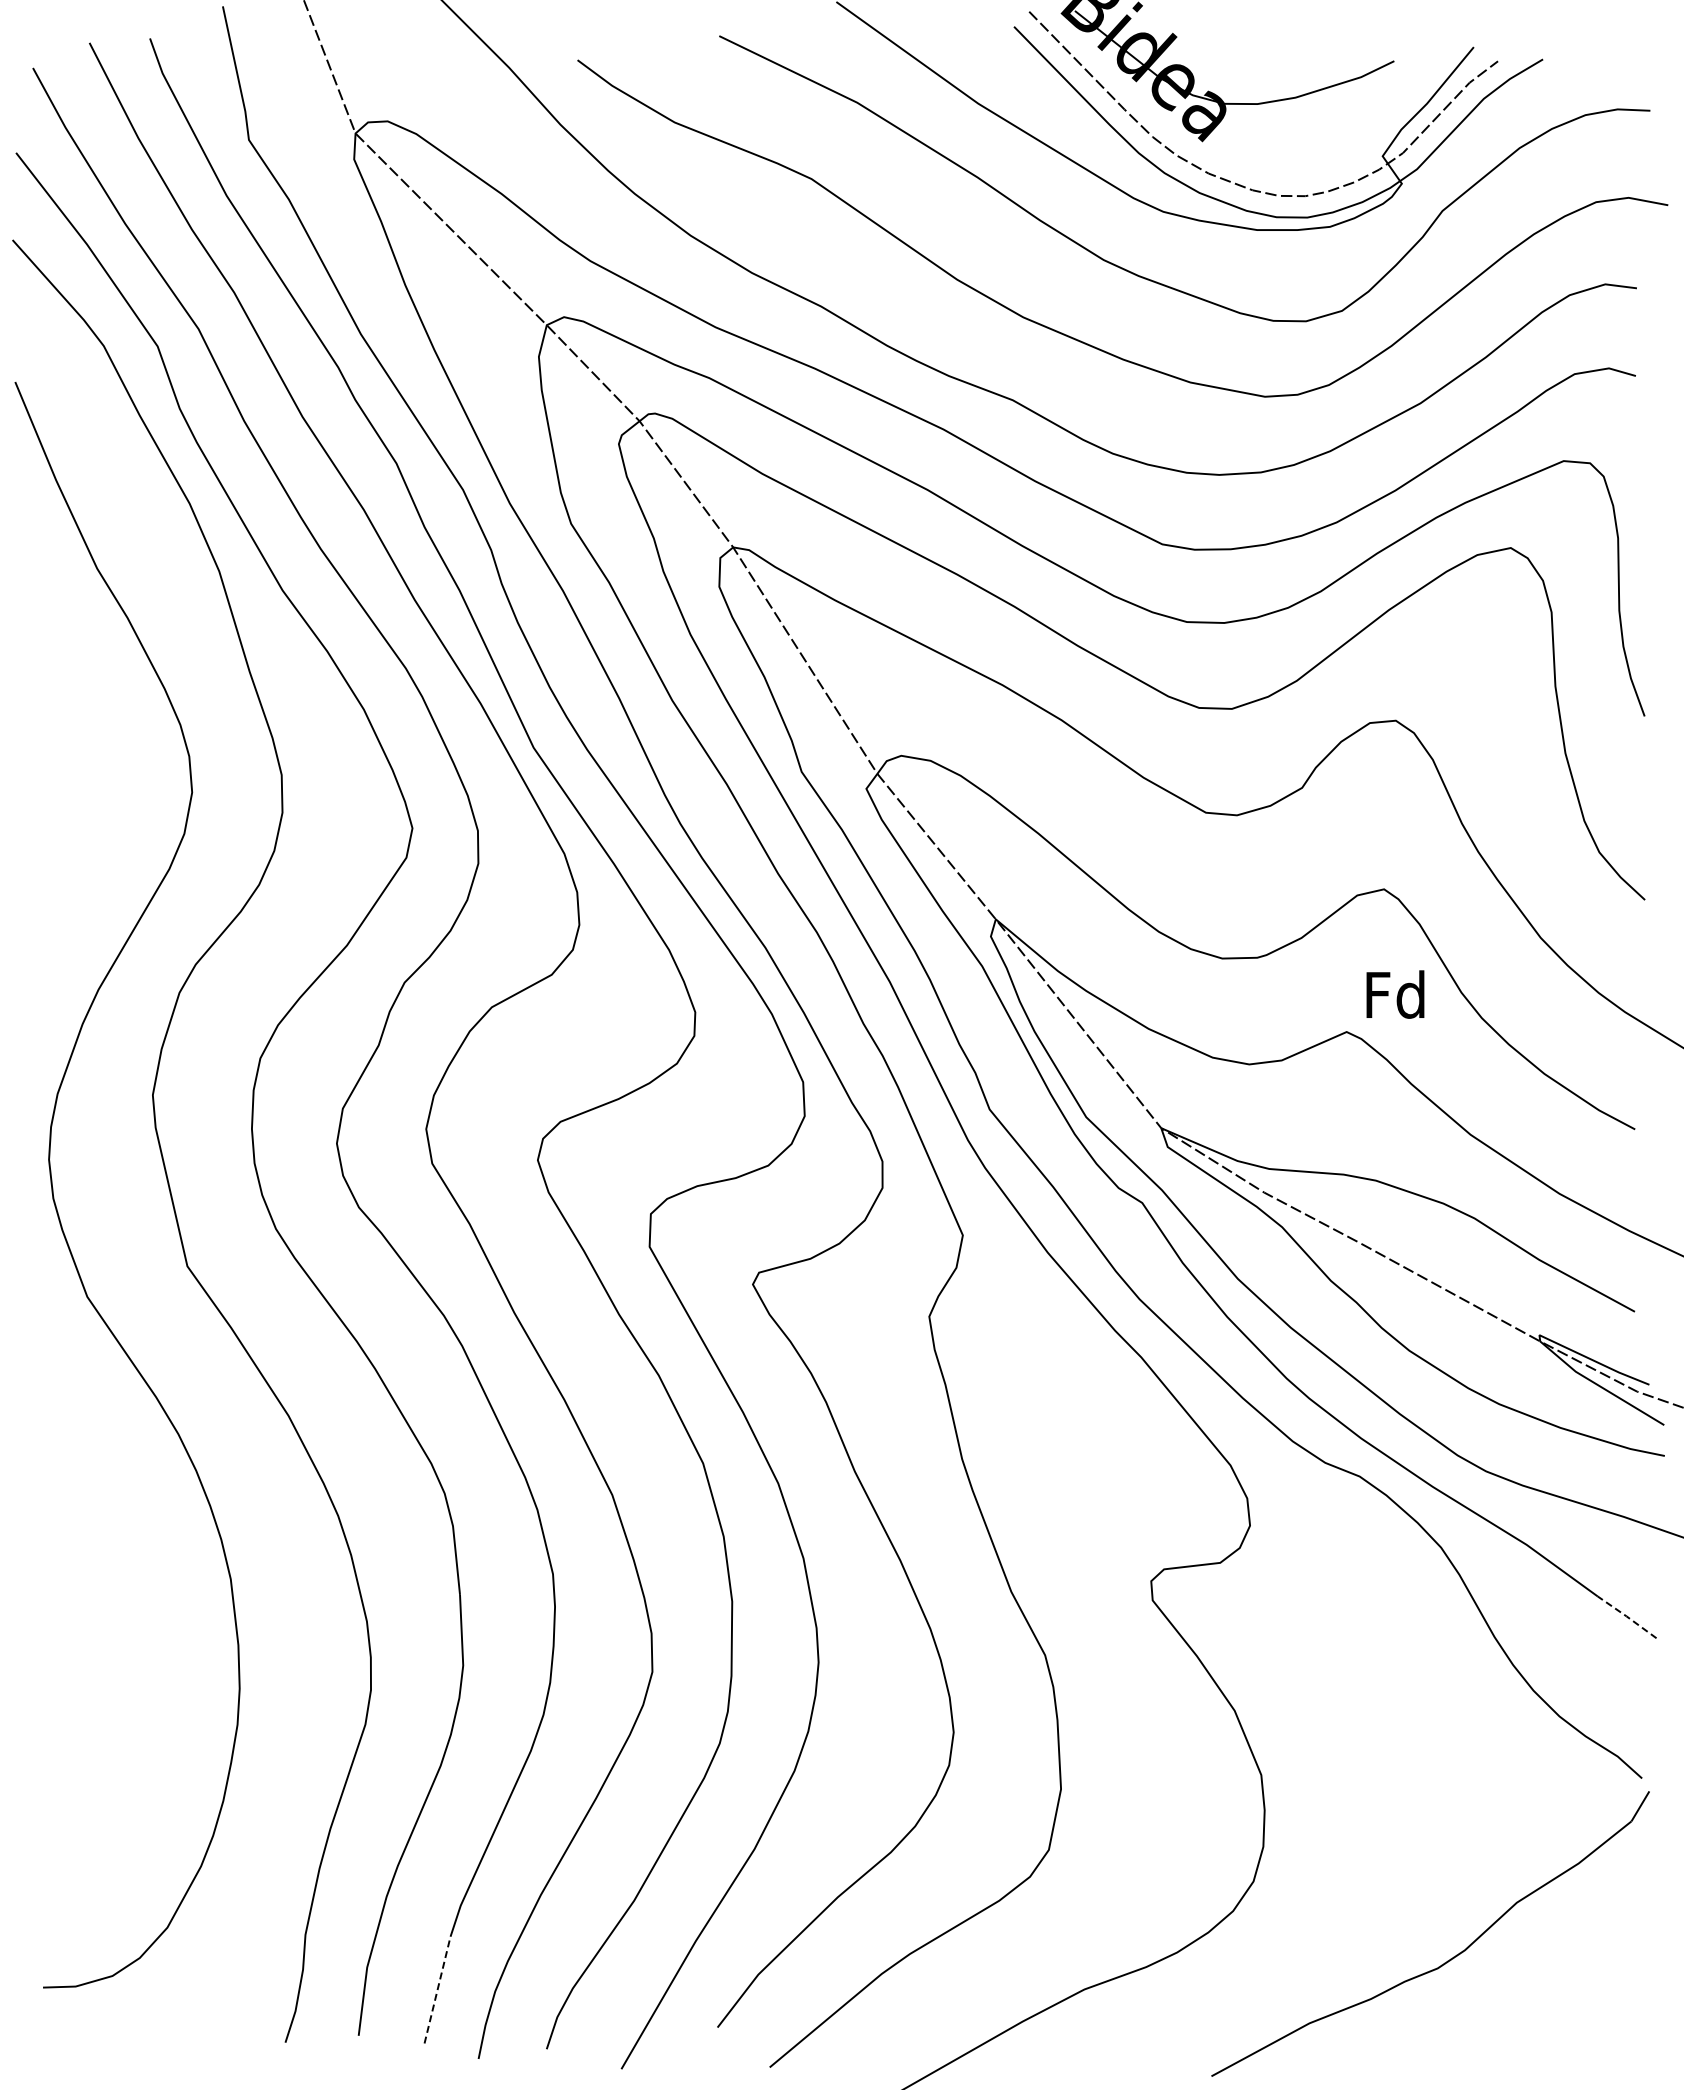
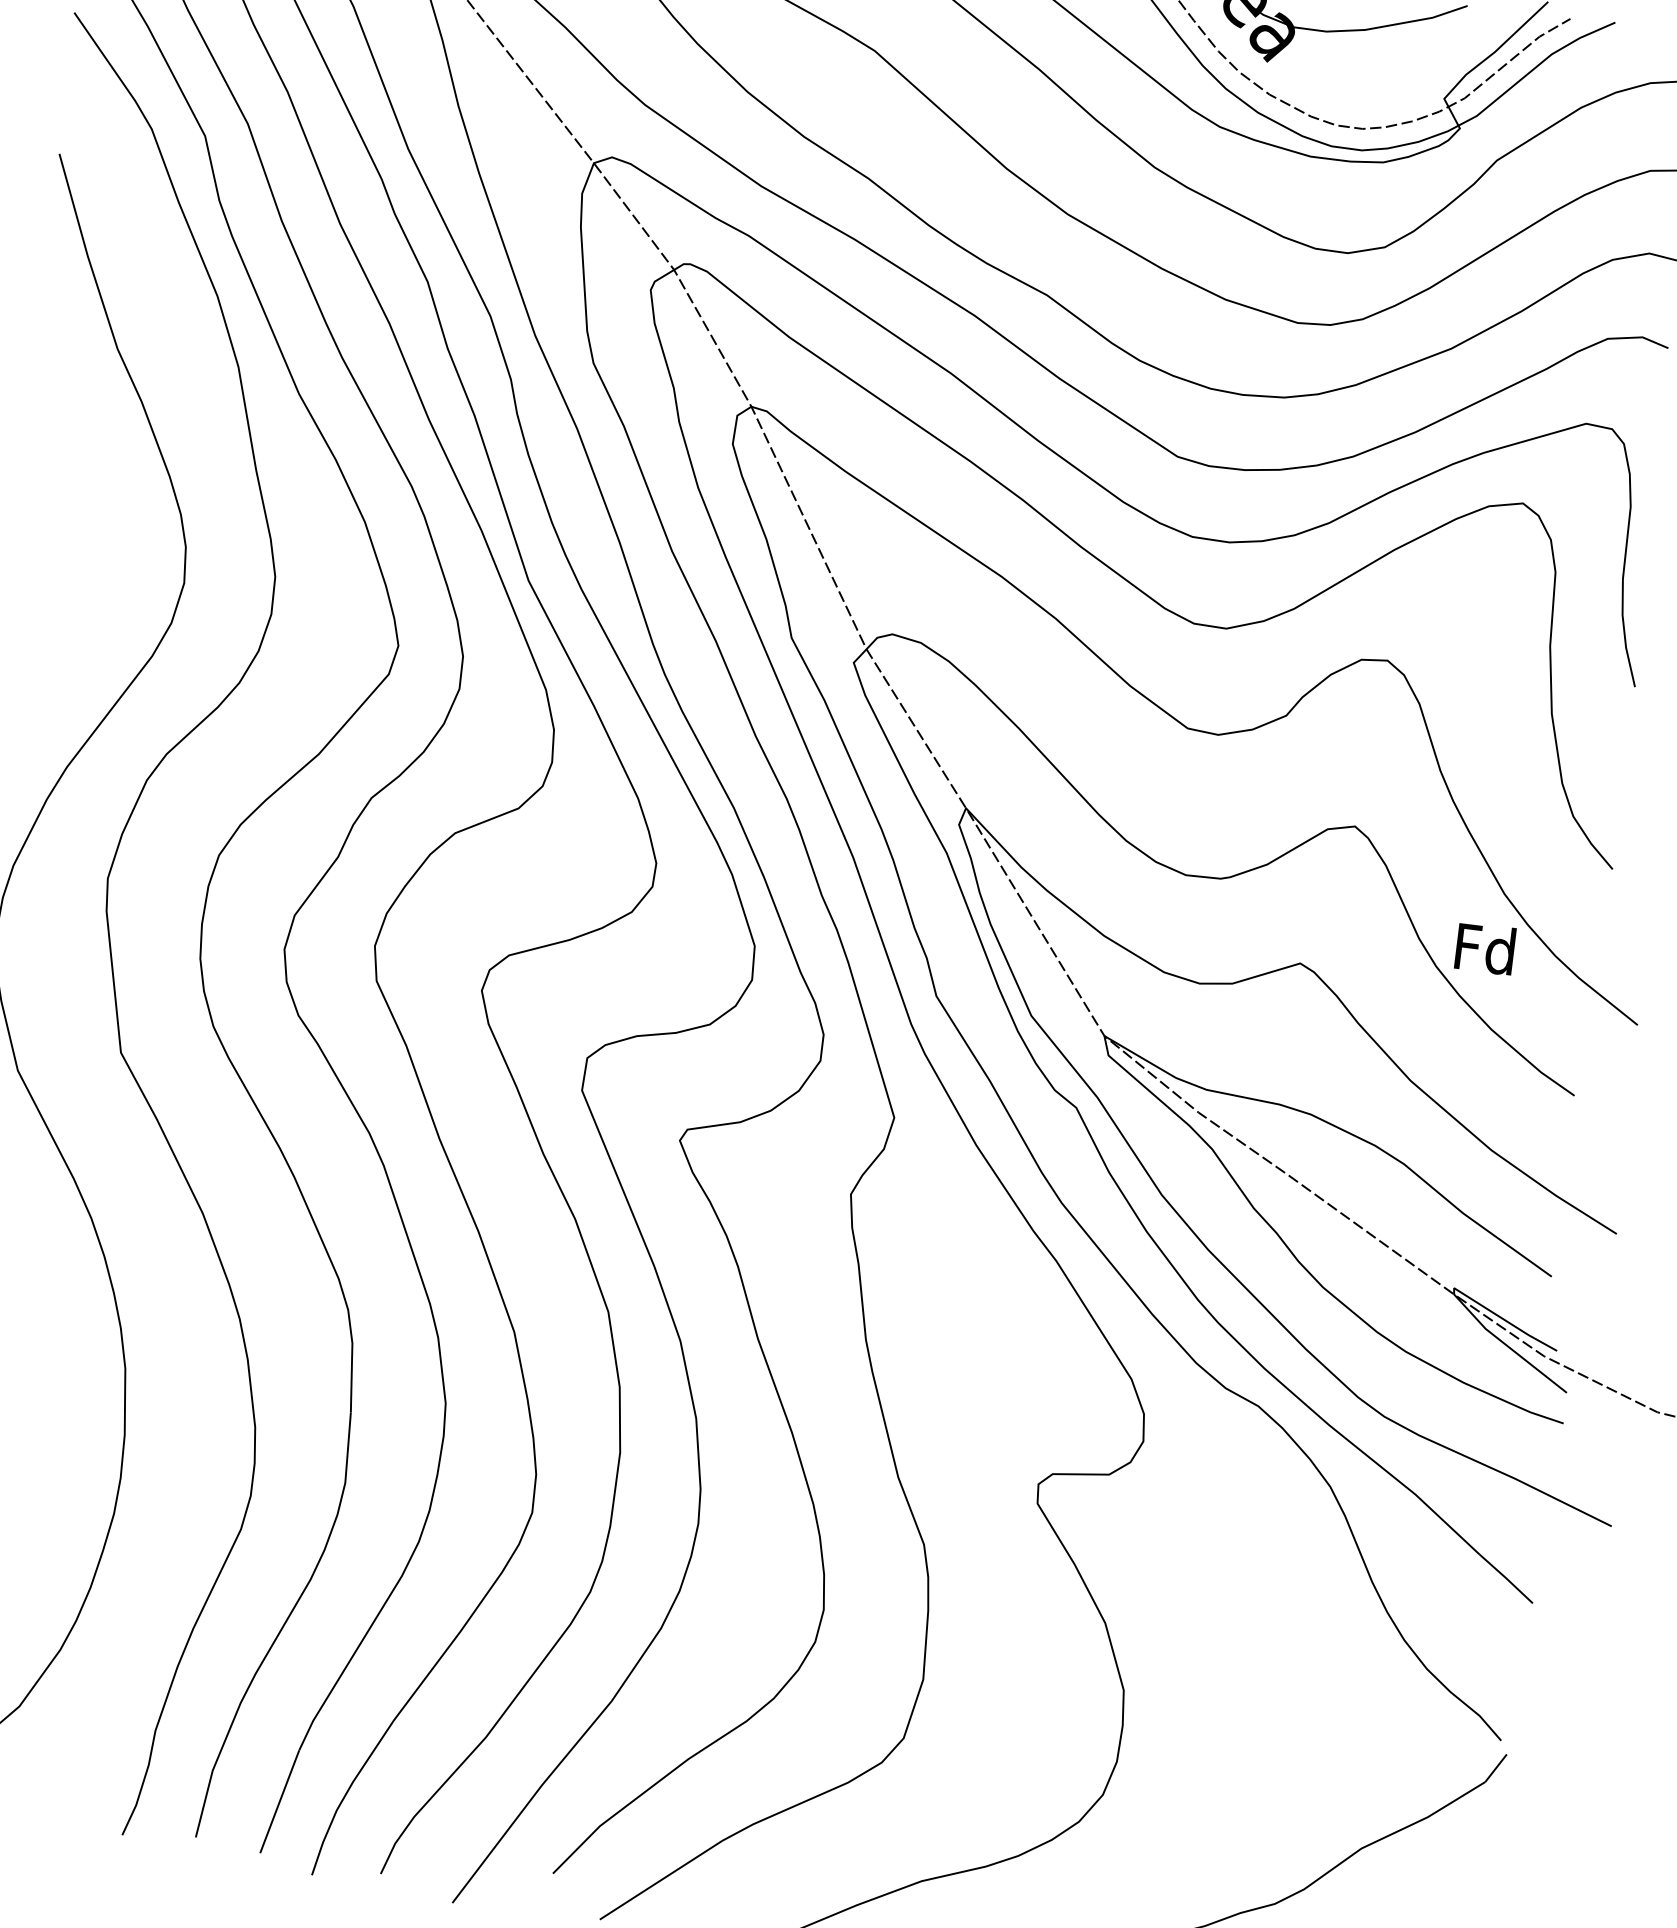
text: (1395, 994) -> (1485, 948), moved
line: (1627, 1616) -> (1506, 1578), dashed -> solid
line: (437, 1990) -> (279, 1802), dashed -> solid

